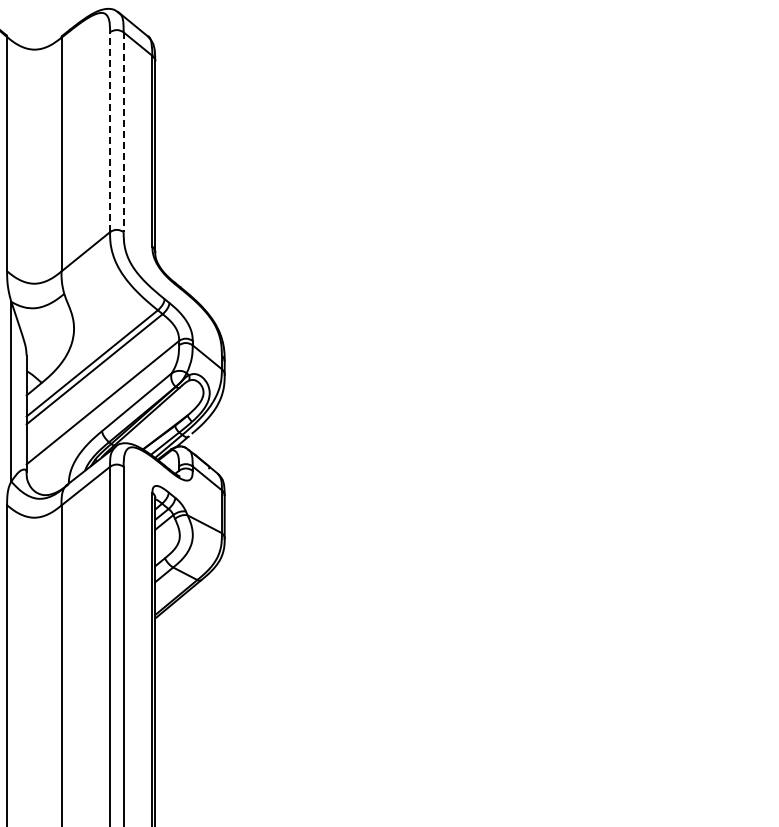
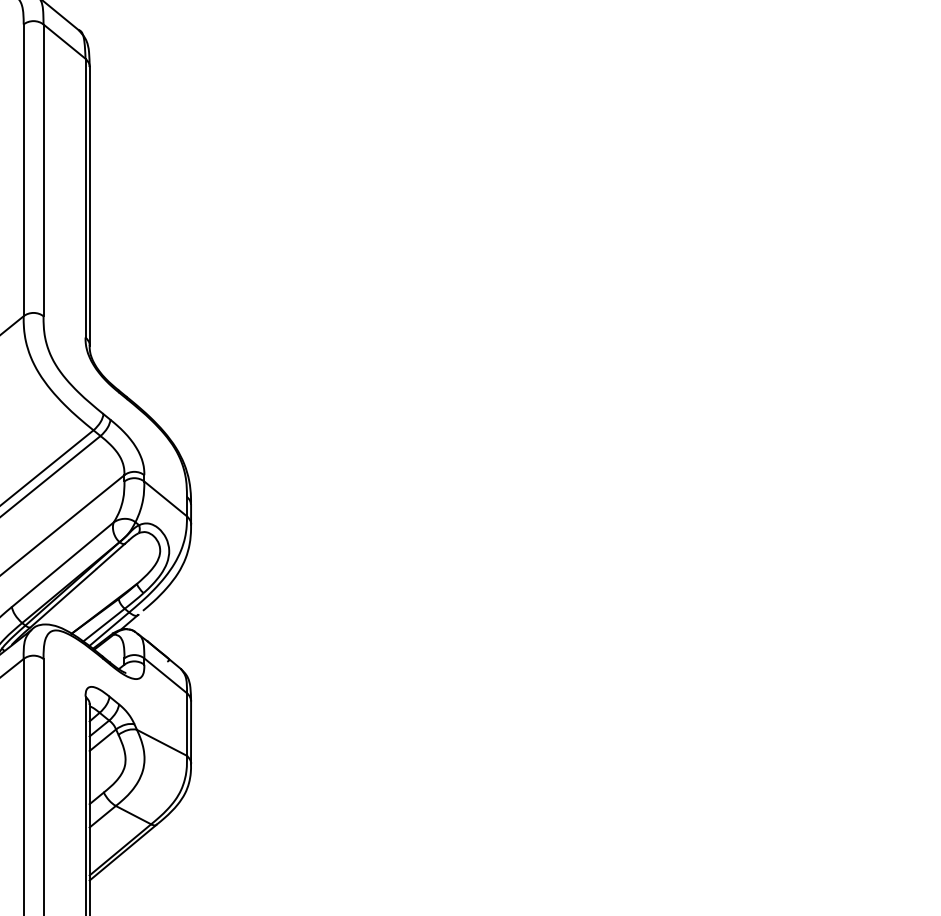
line: (110, 132) -> (24, 170), dashed -> solid
line: (123, 132) -> (43, 170), dashed -> solid

